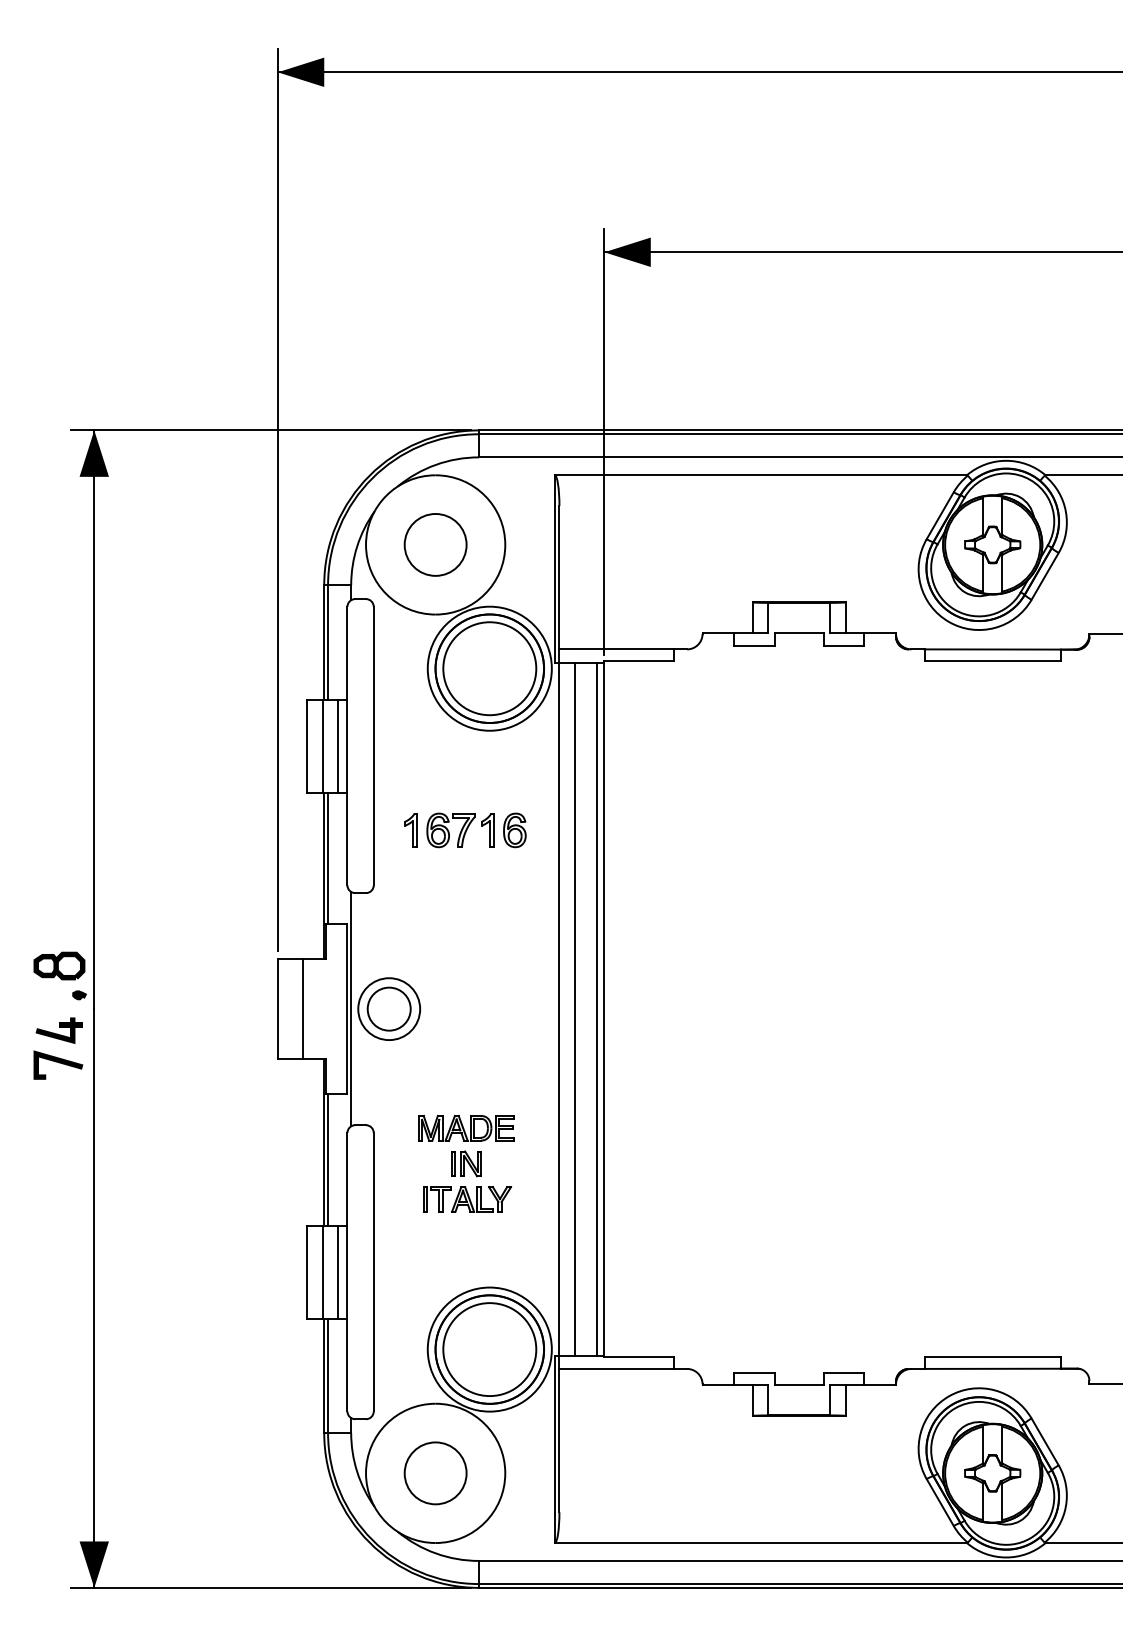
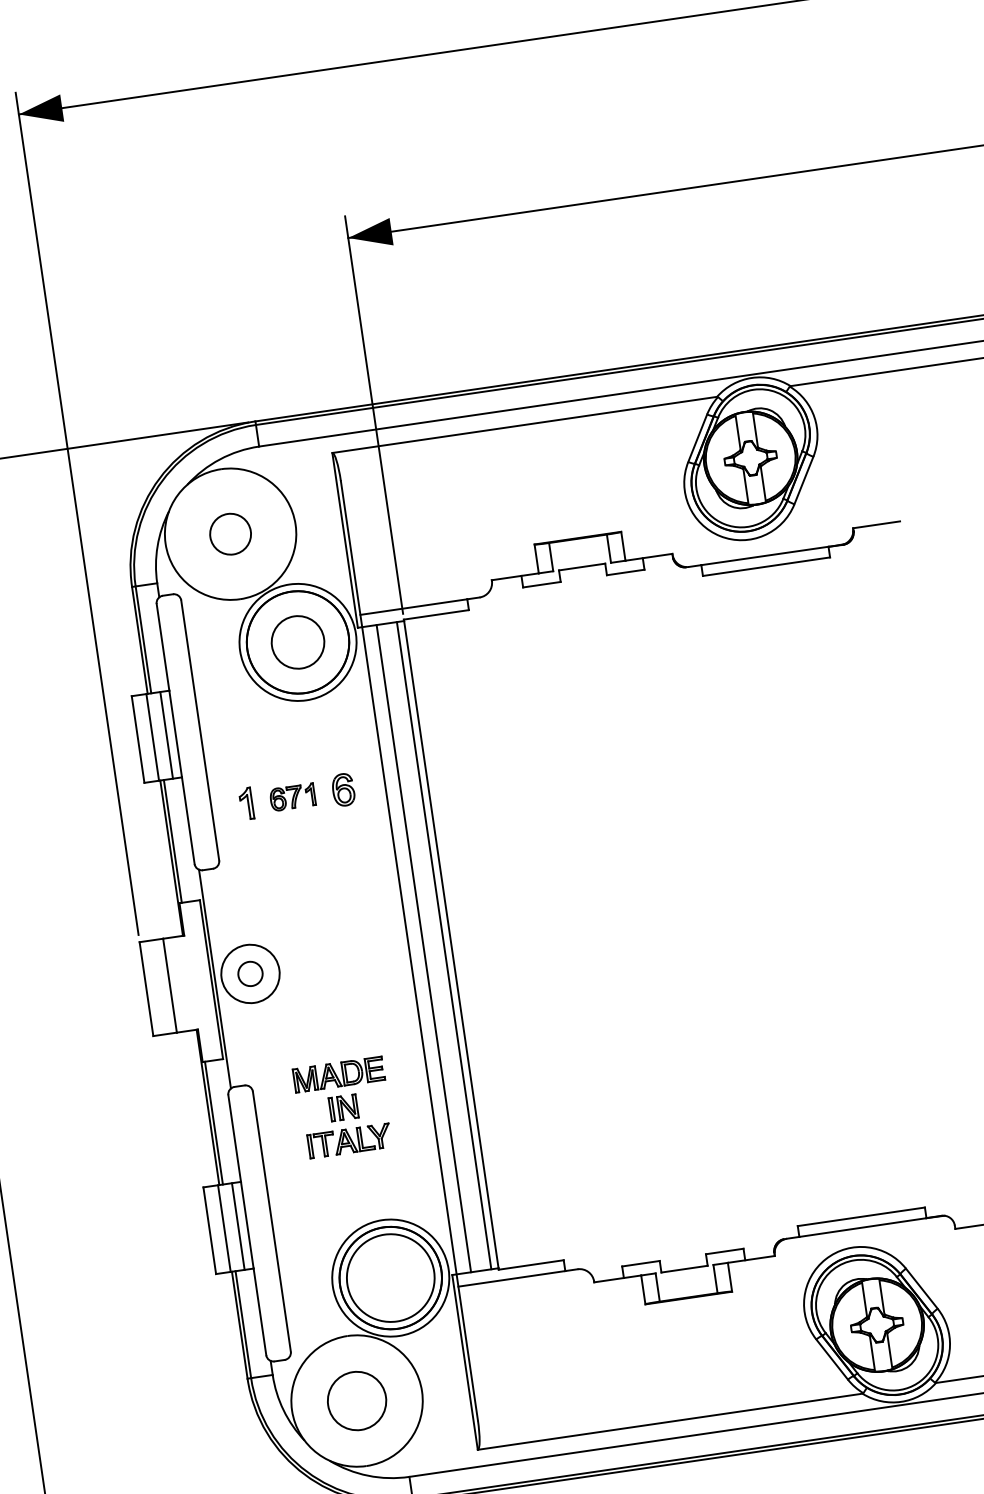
circle: (435, 544) -> (230, 533), size x0.7
circle: (489, 668) -> (297, 642), size x0.6
part: (460, 830) -> (292, 797), size x0.7
circle: (388, 1008) -> (249, 973), size x0.6

